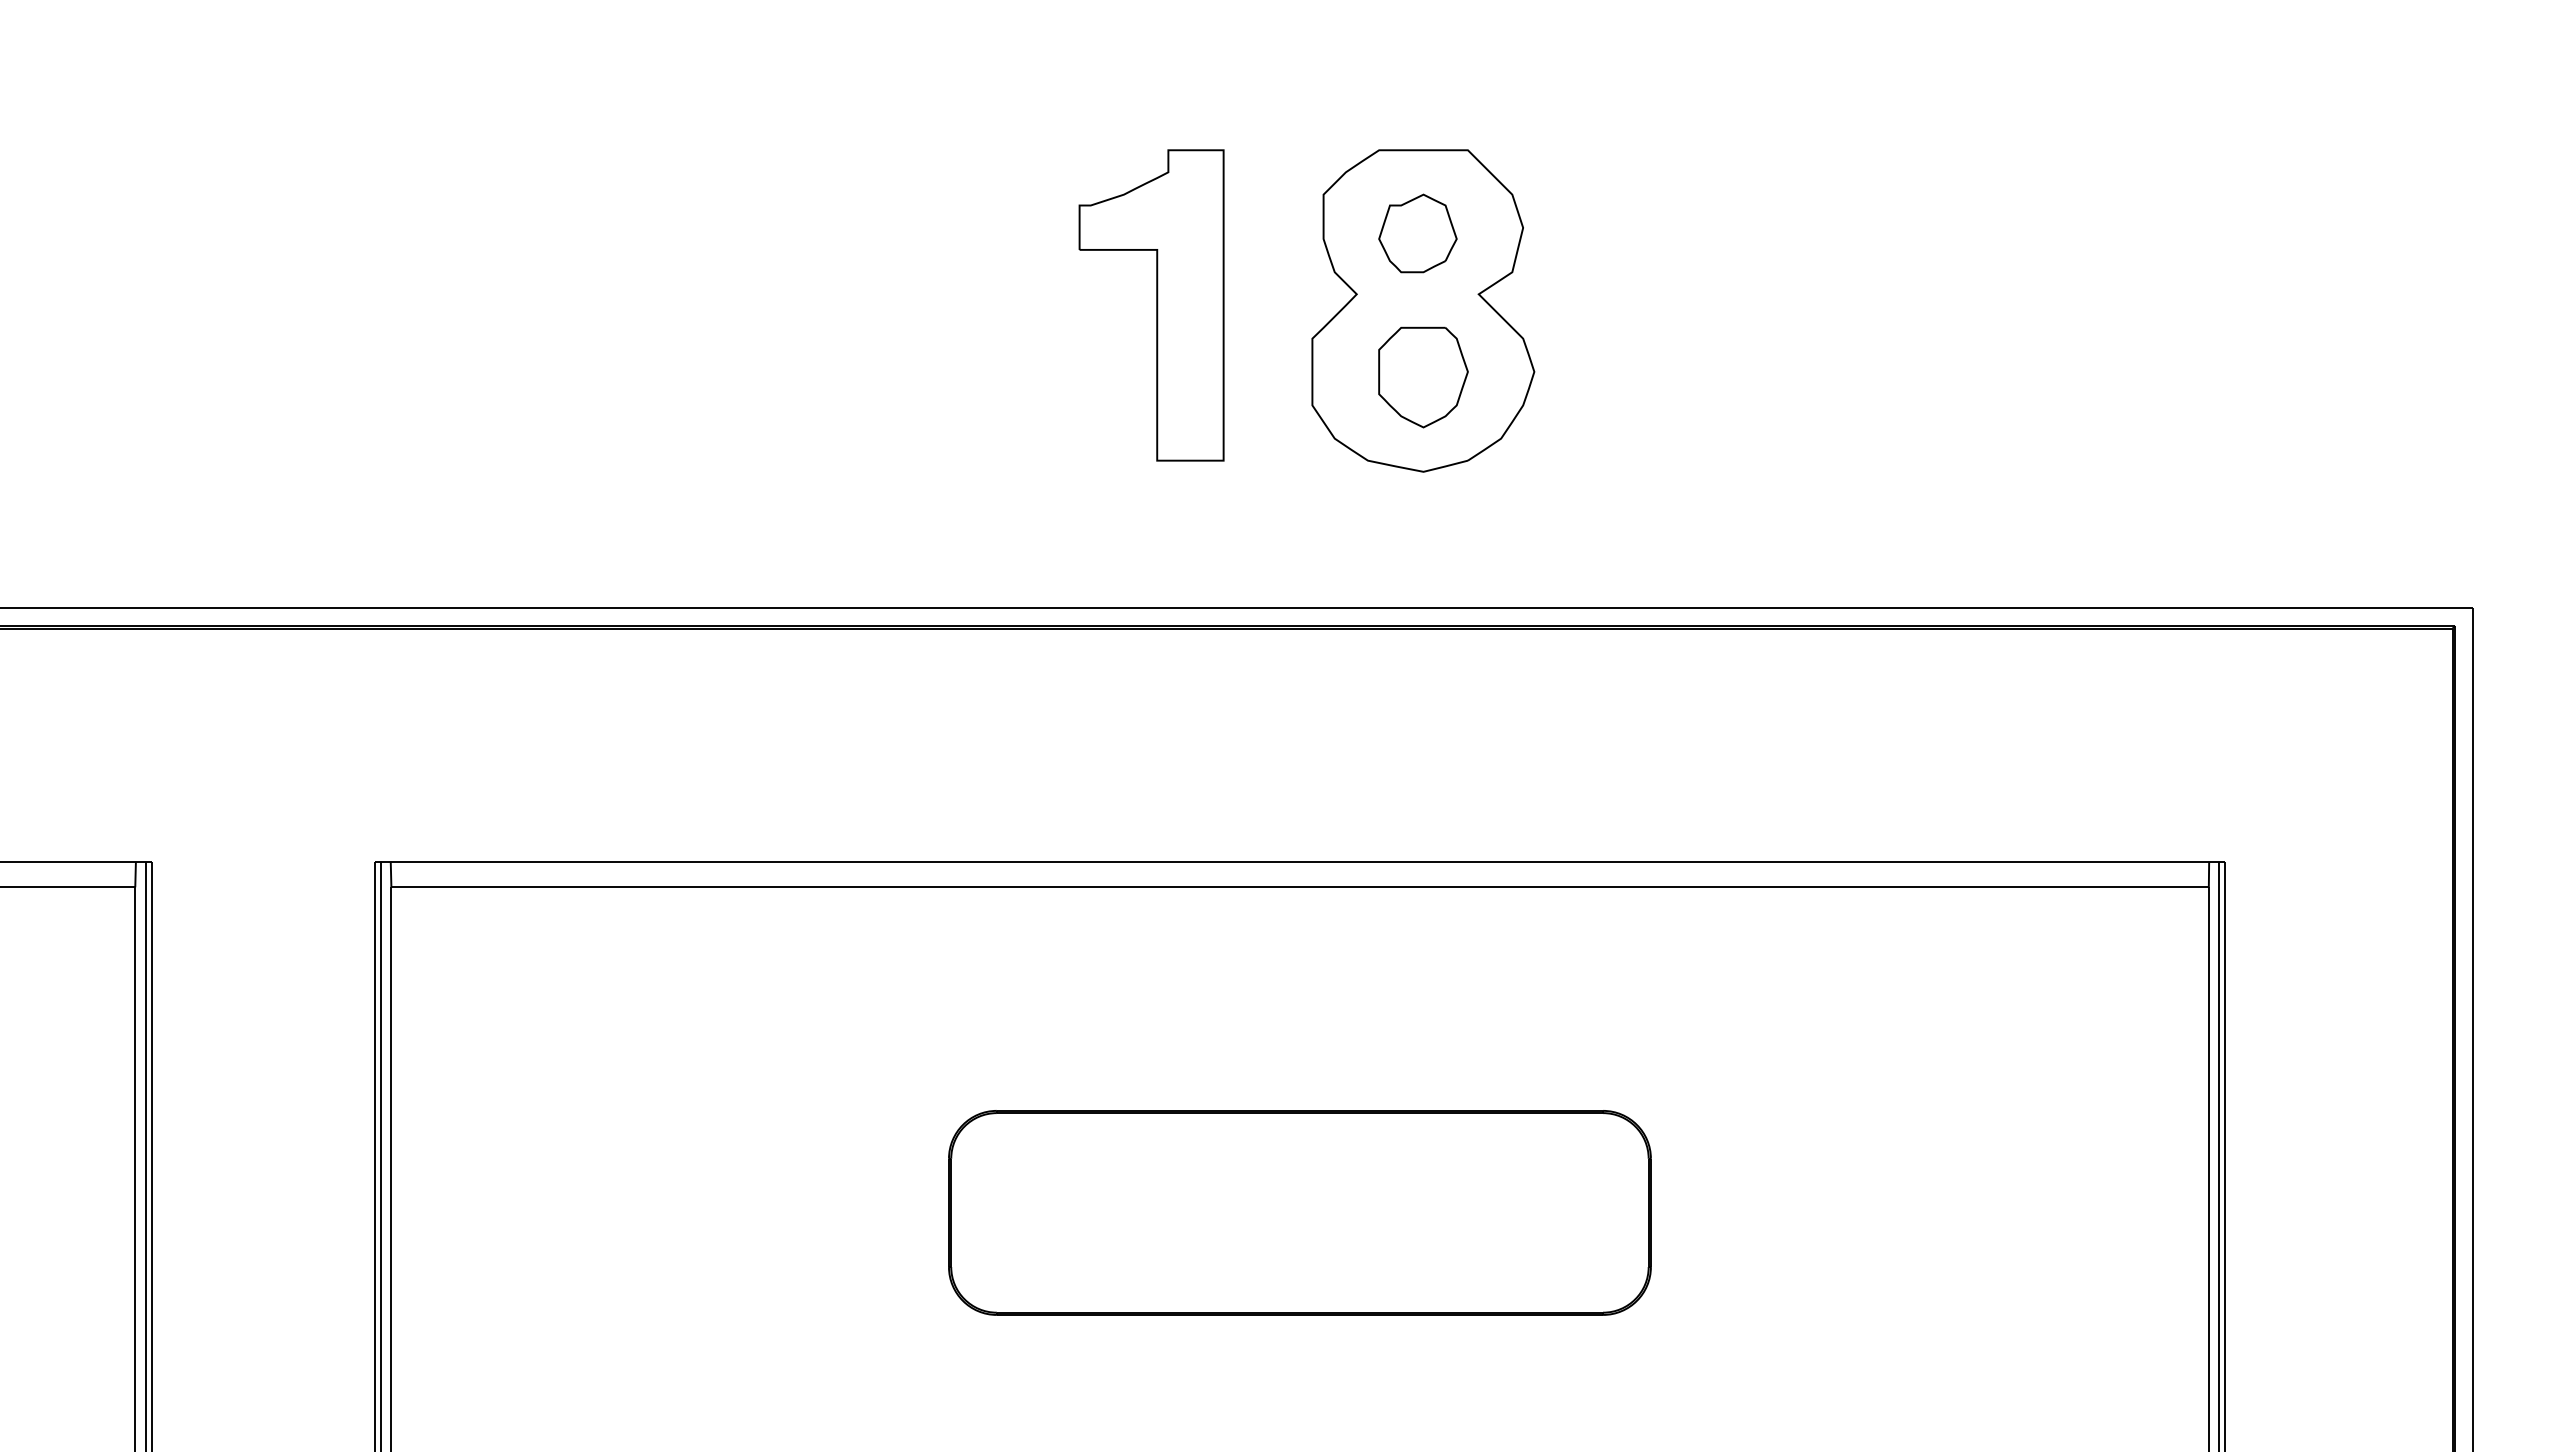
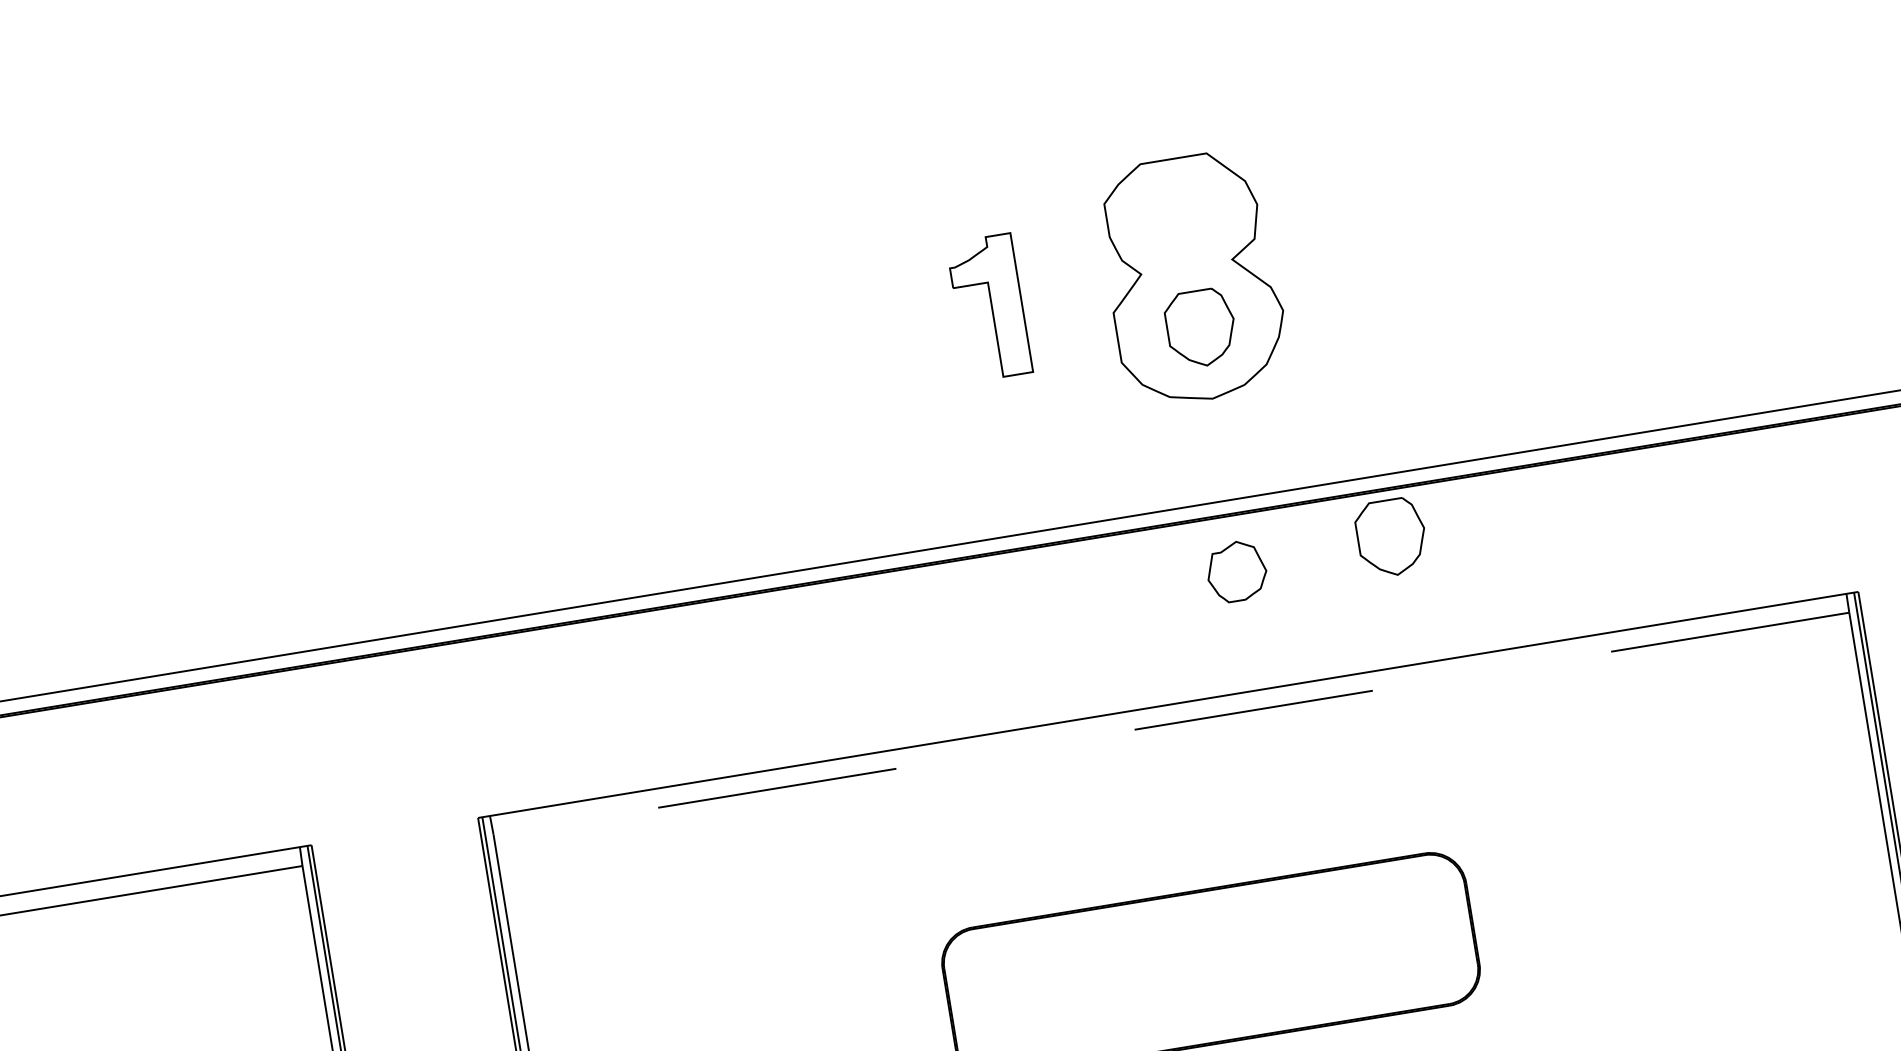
part: (1417, 233) -> (1236, 571), moved
part: (1151, 305) -> (989, 307), size x0.6
part: (1627, 691) -> (1391, 537), added
line: (1300, 887) -> (1171, 723), solid -> dashed

